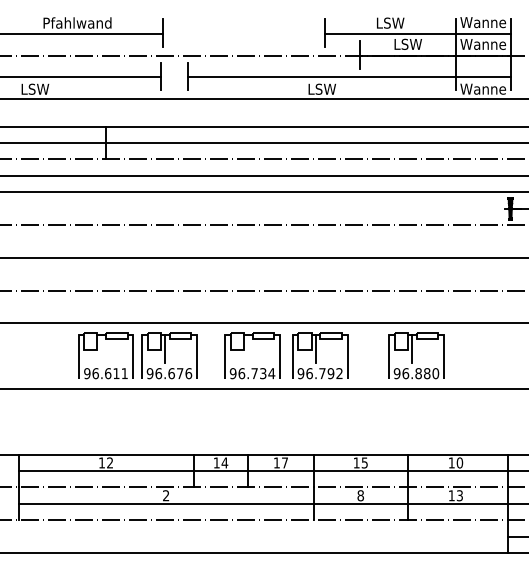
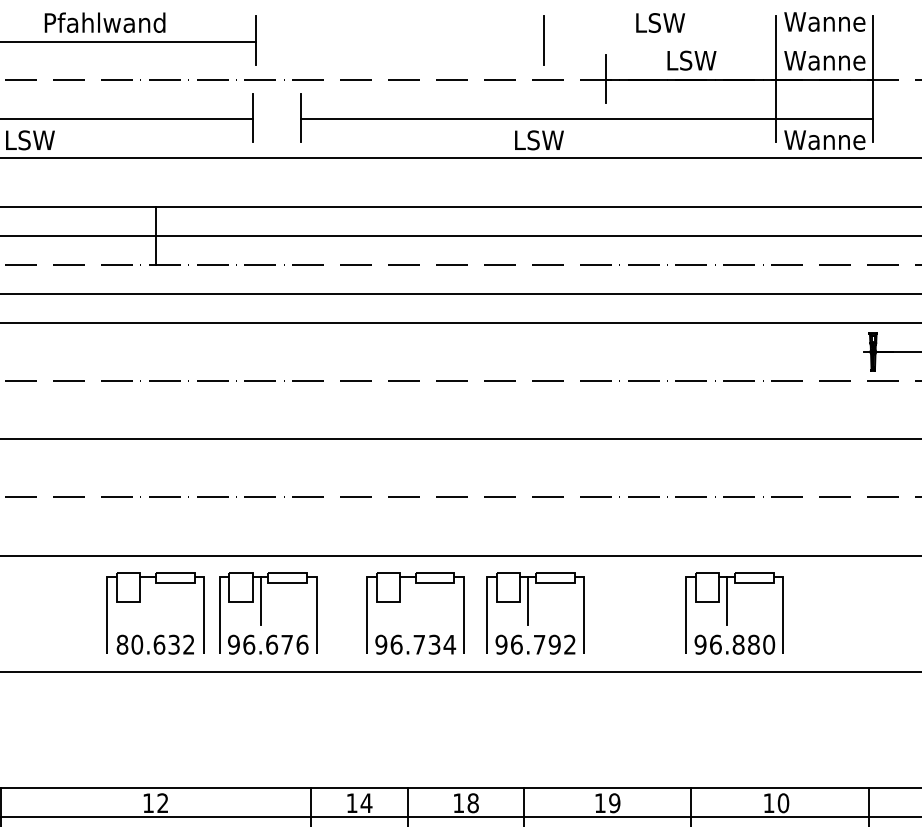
line: (417, 33) -> (708, 41), removed
part: (416, 355) -> (734, 612), moved
text: (105, 373) -> (154, 644), 96.611 -> 80.632
text: (284, 462) -> (472, 802), 17 -> 18
text: (364, 462) -> (614, 802), 15 -> 19

